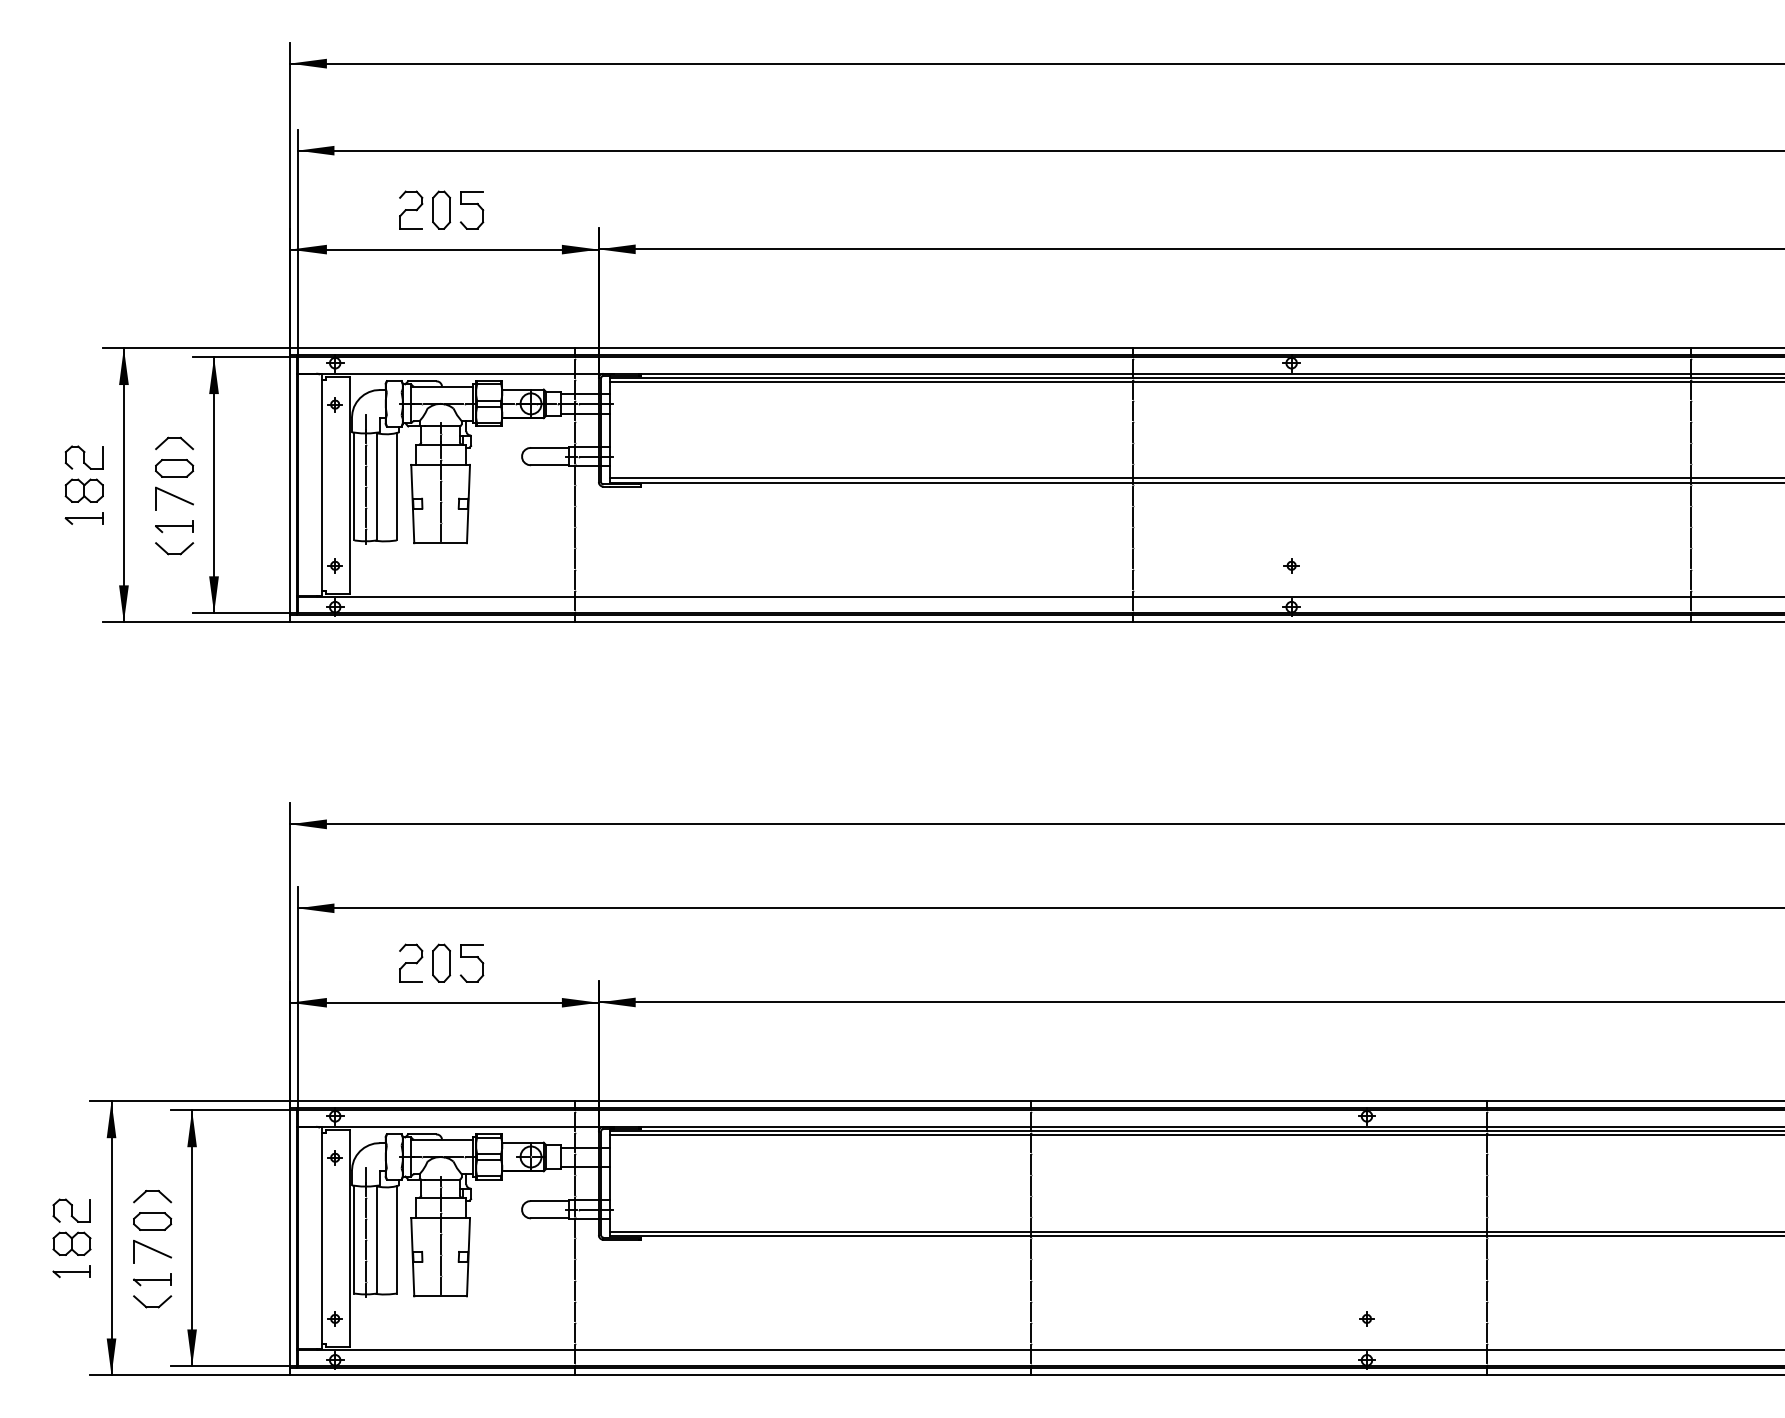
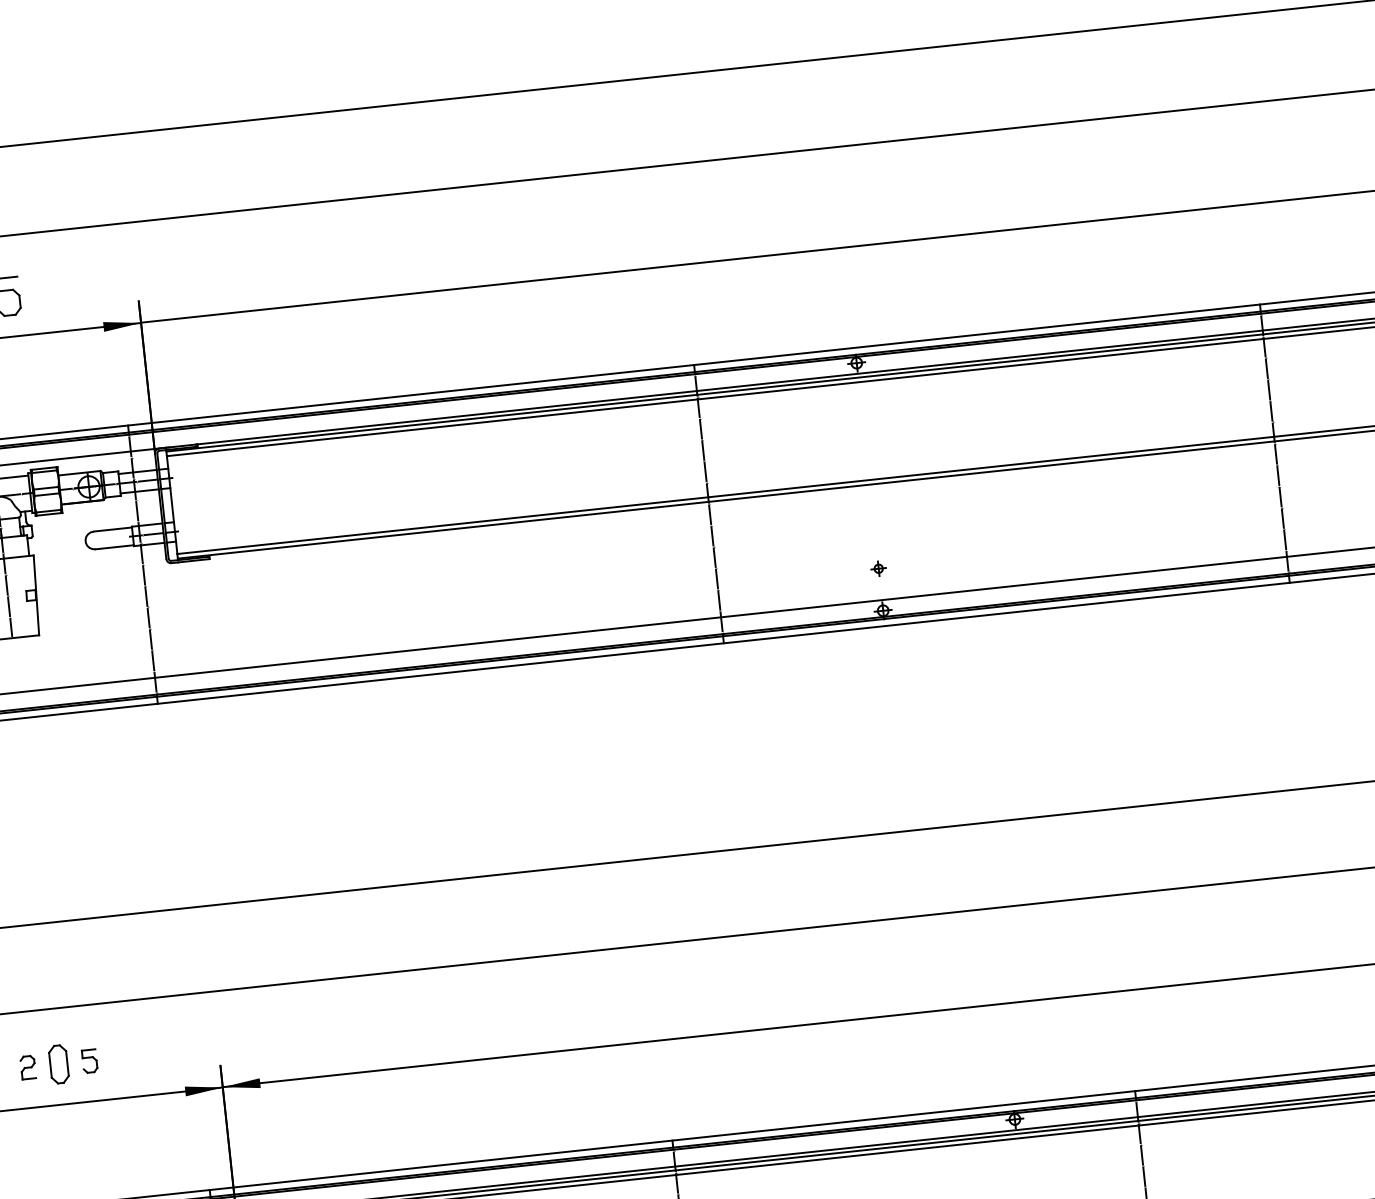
fill: (616, 249) -> (159, 320), removed
part: (411, 962) -> (28, 1066), size x0.6
part: (471, 963) -> (89, 1061), size x0.6

